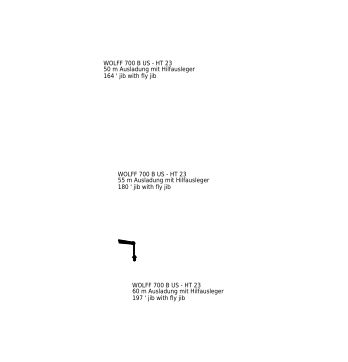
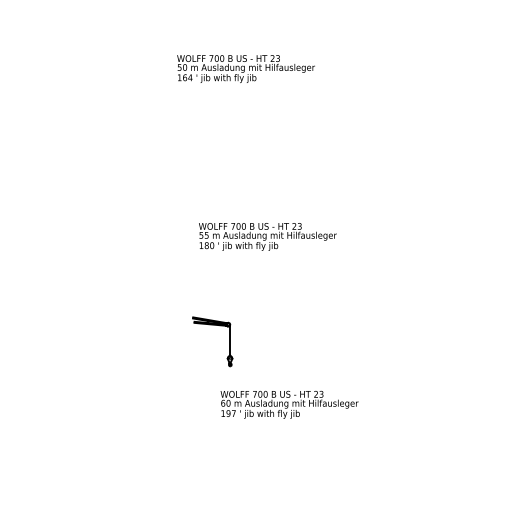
part: (127, 250) -> (213, 342), size x1.6

